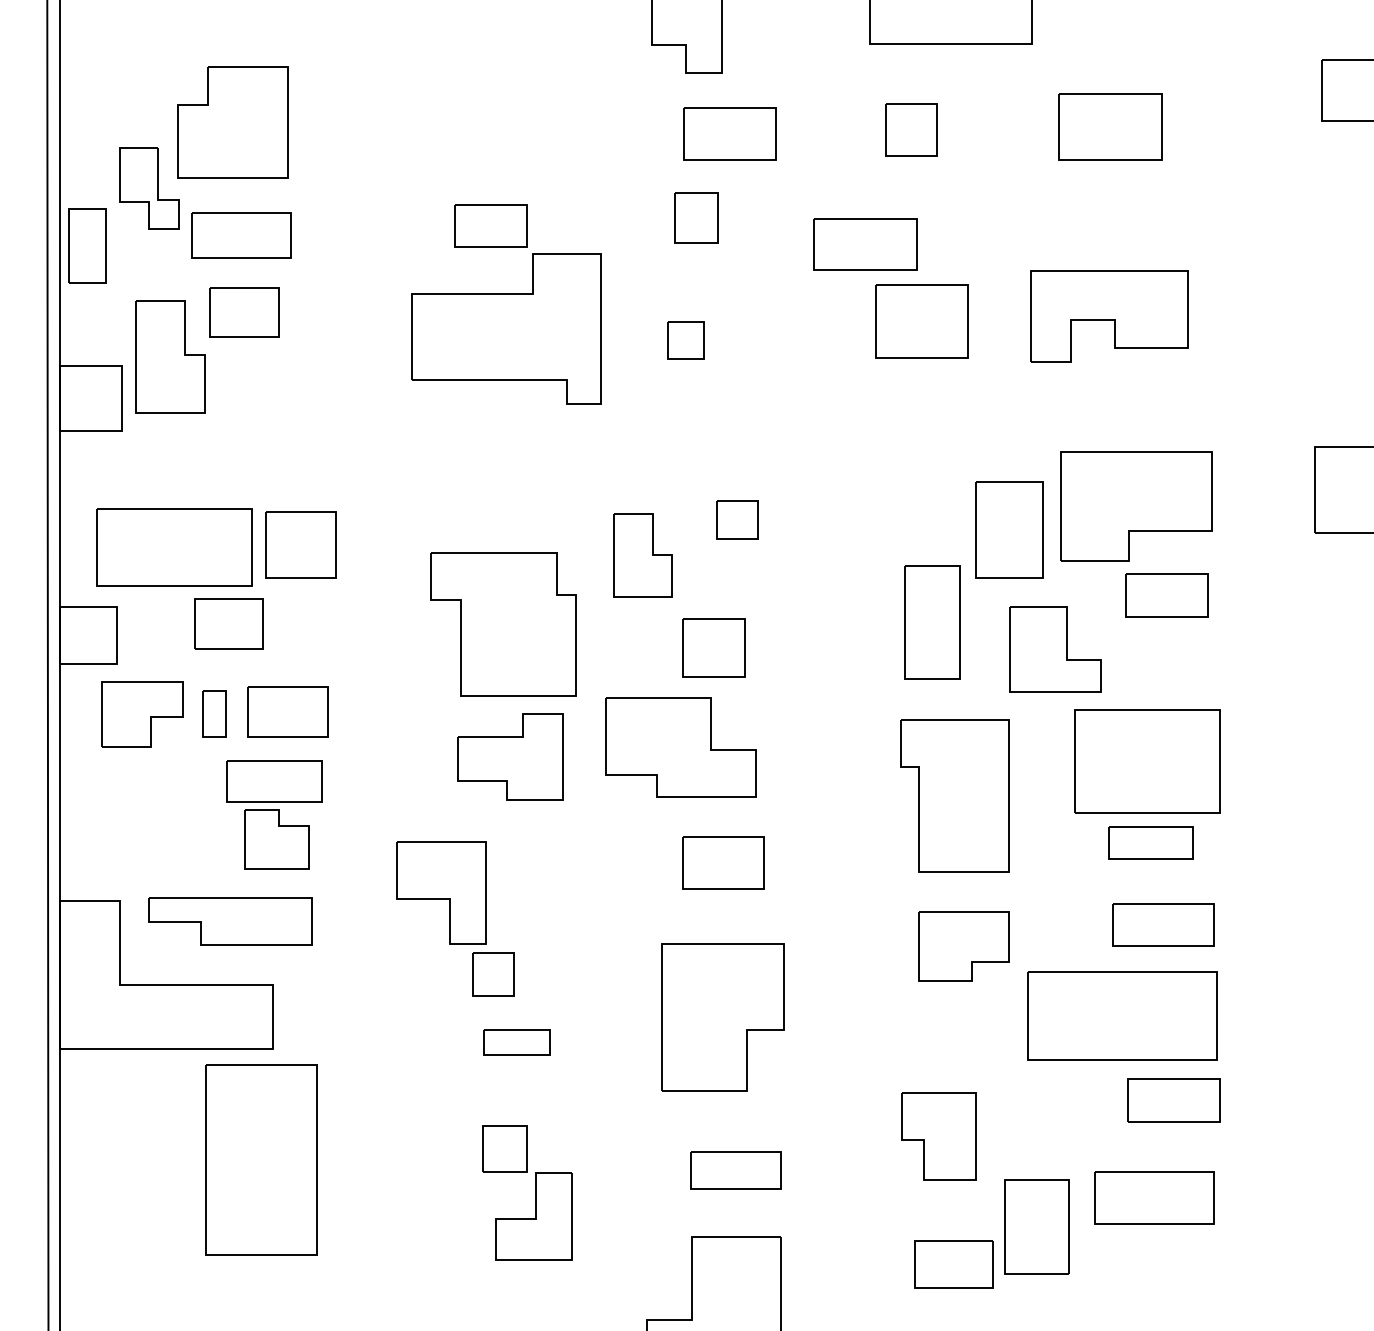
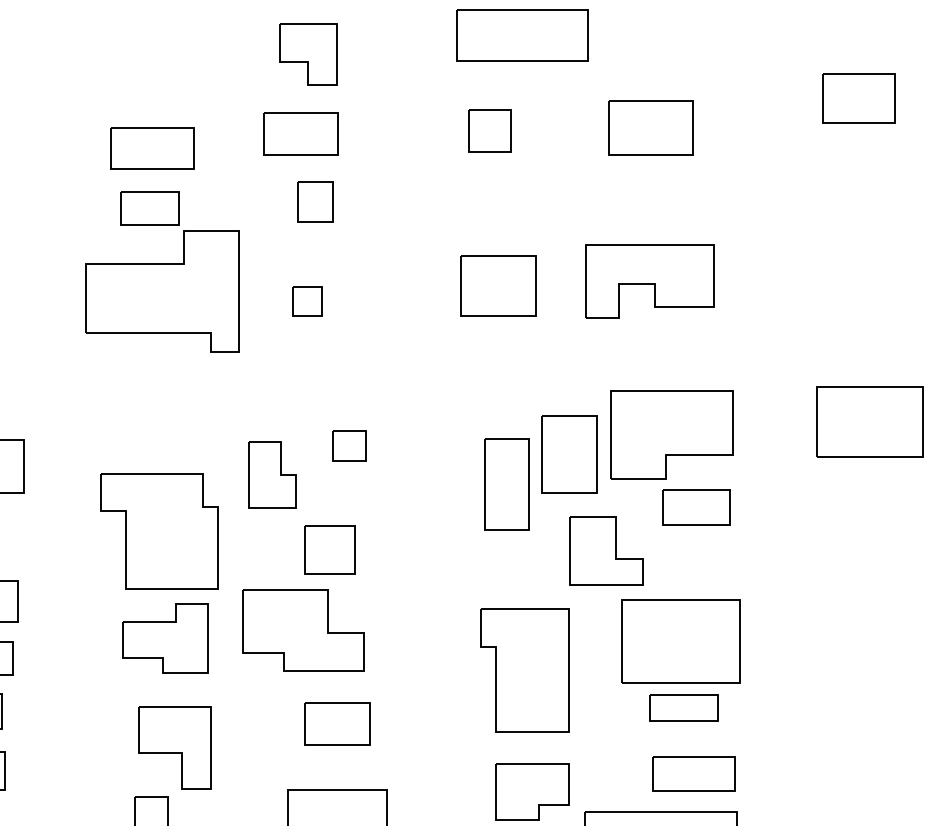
part: (729, 133) -> (300, 133), moved
part: (865, 244) -> (152, 148), moved
part: (932, 622) -> (506, 484), moved
part: (441, 892) -> (175, 747), moved

